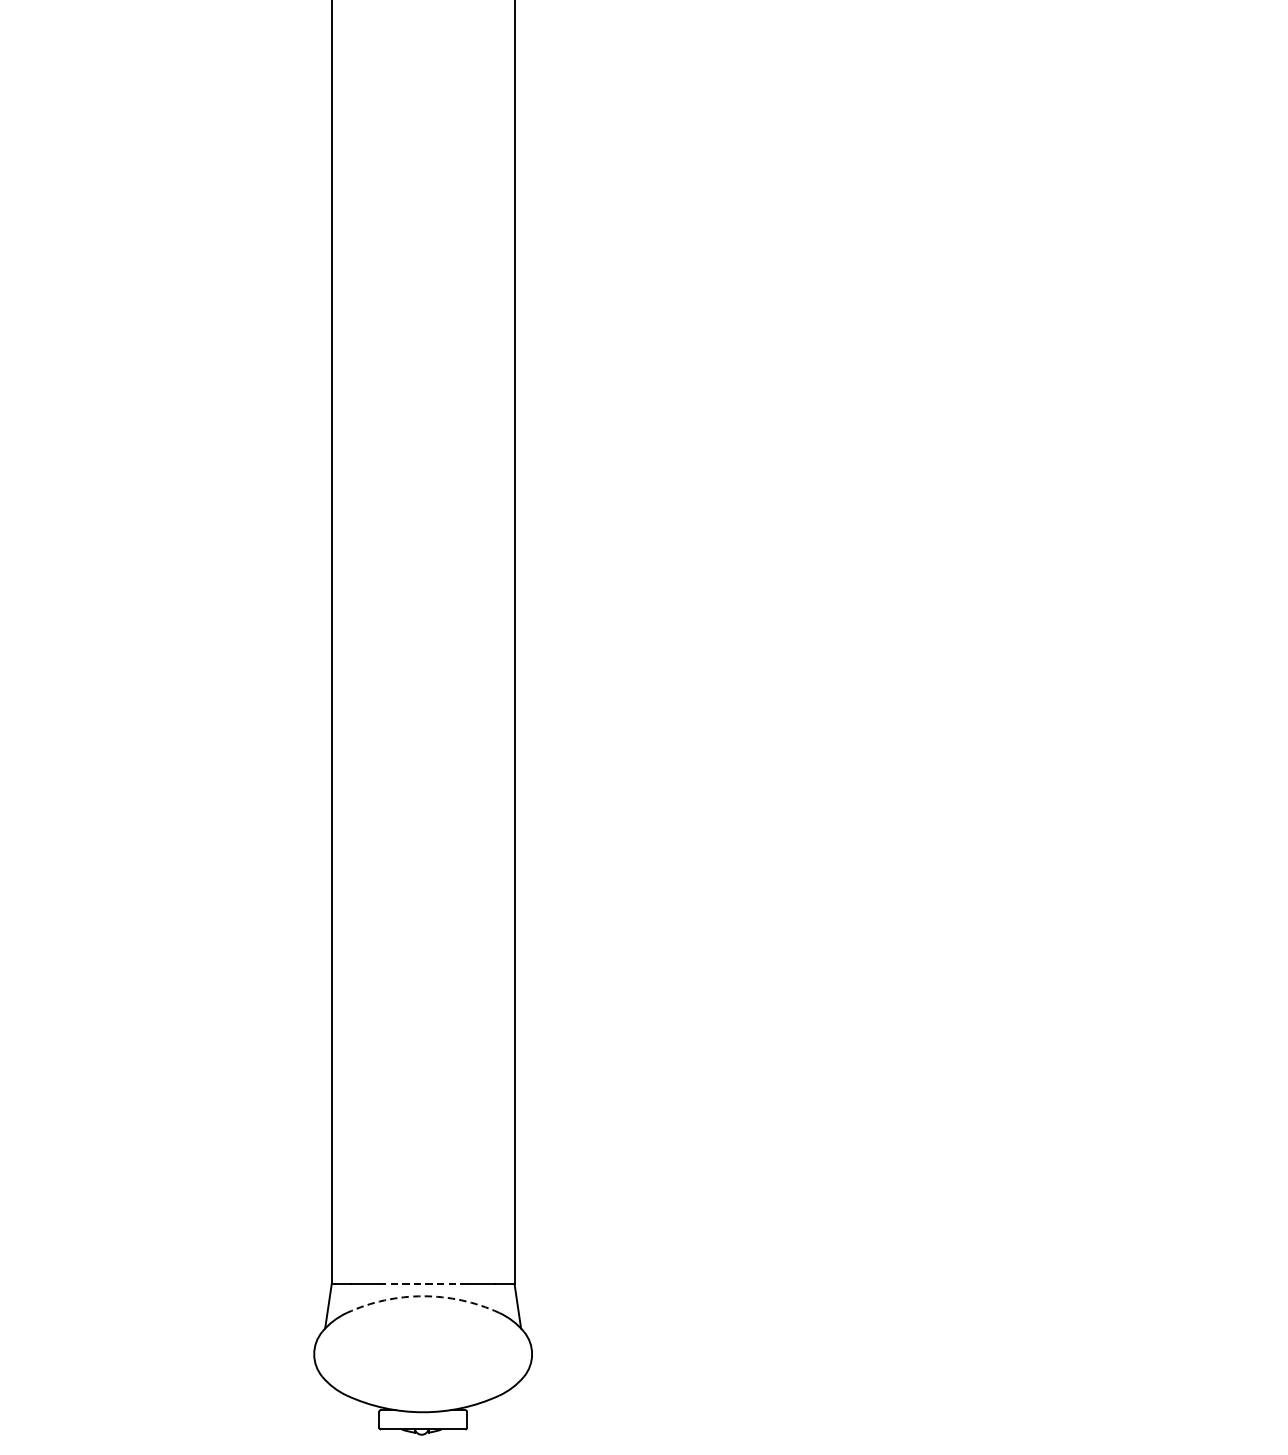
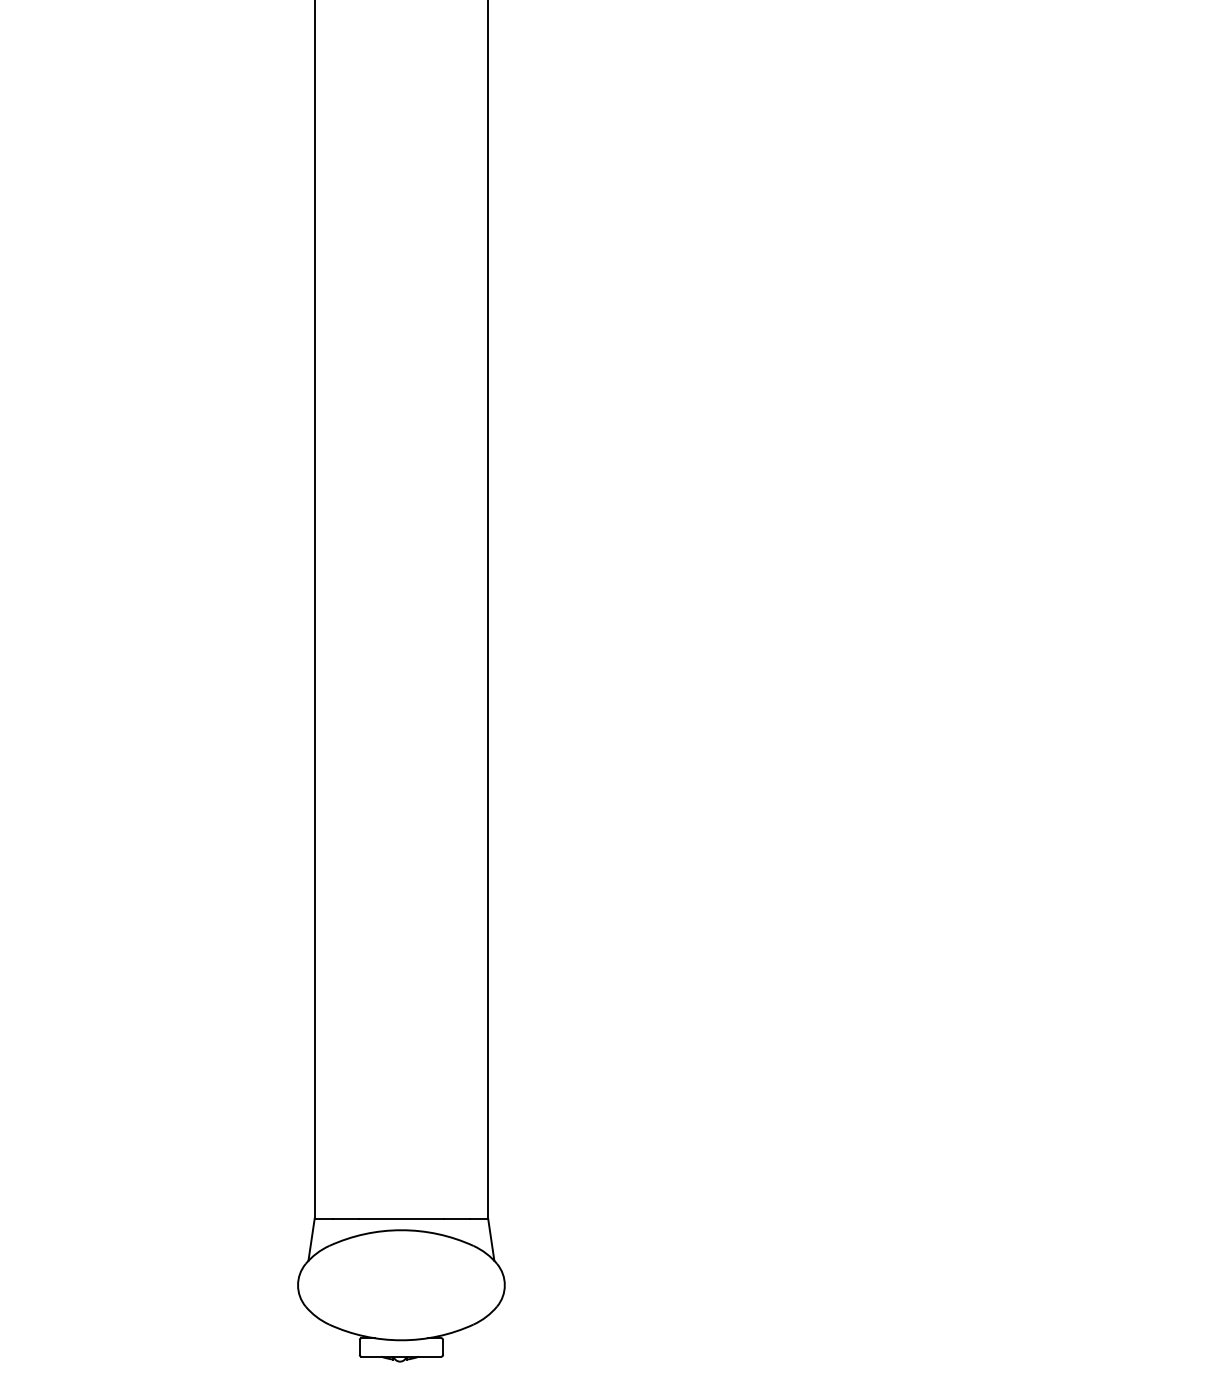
line: (422, 1283) -> (400, 1218), dashed -> solid
arc: (423, 1296) -> (401, 1230), dashed -> solid

